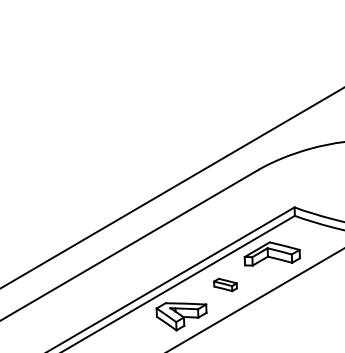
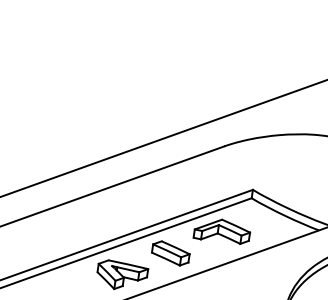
part: (225, 284) -> (170, 252), size x1.67

